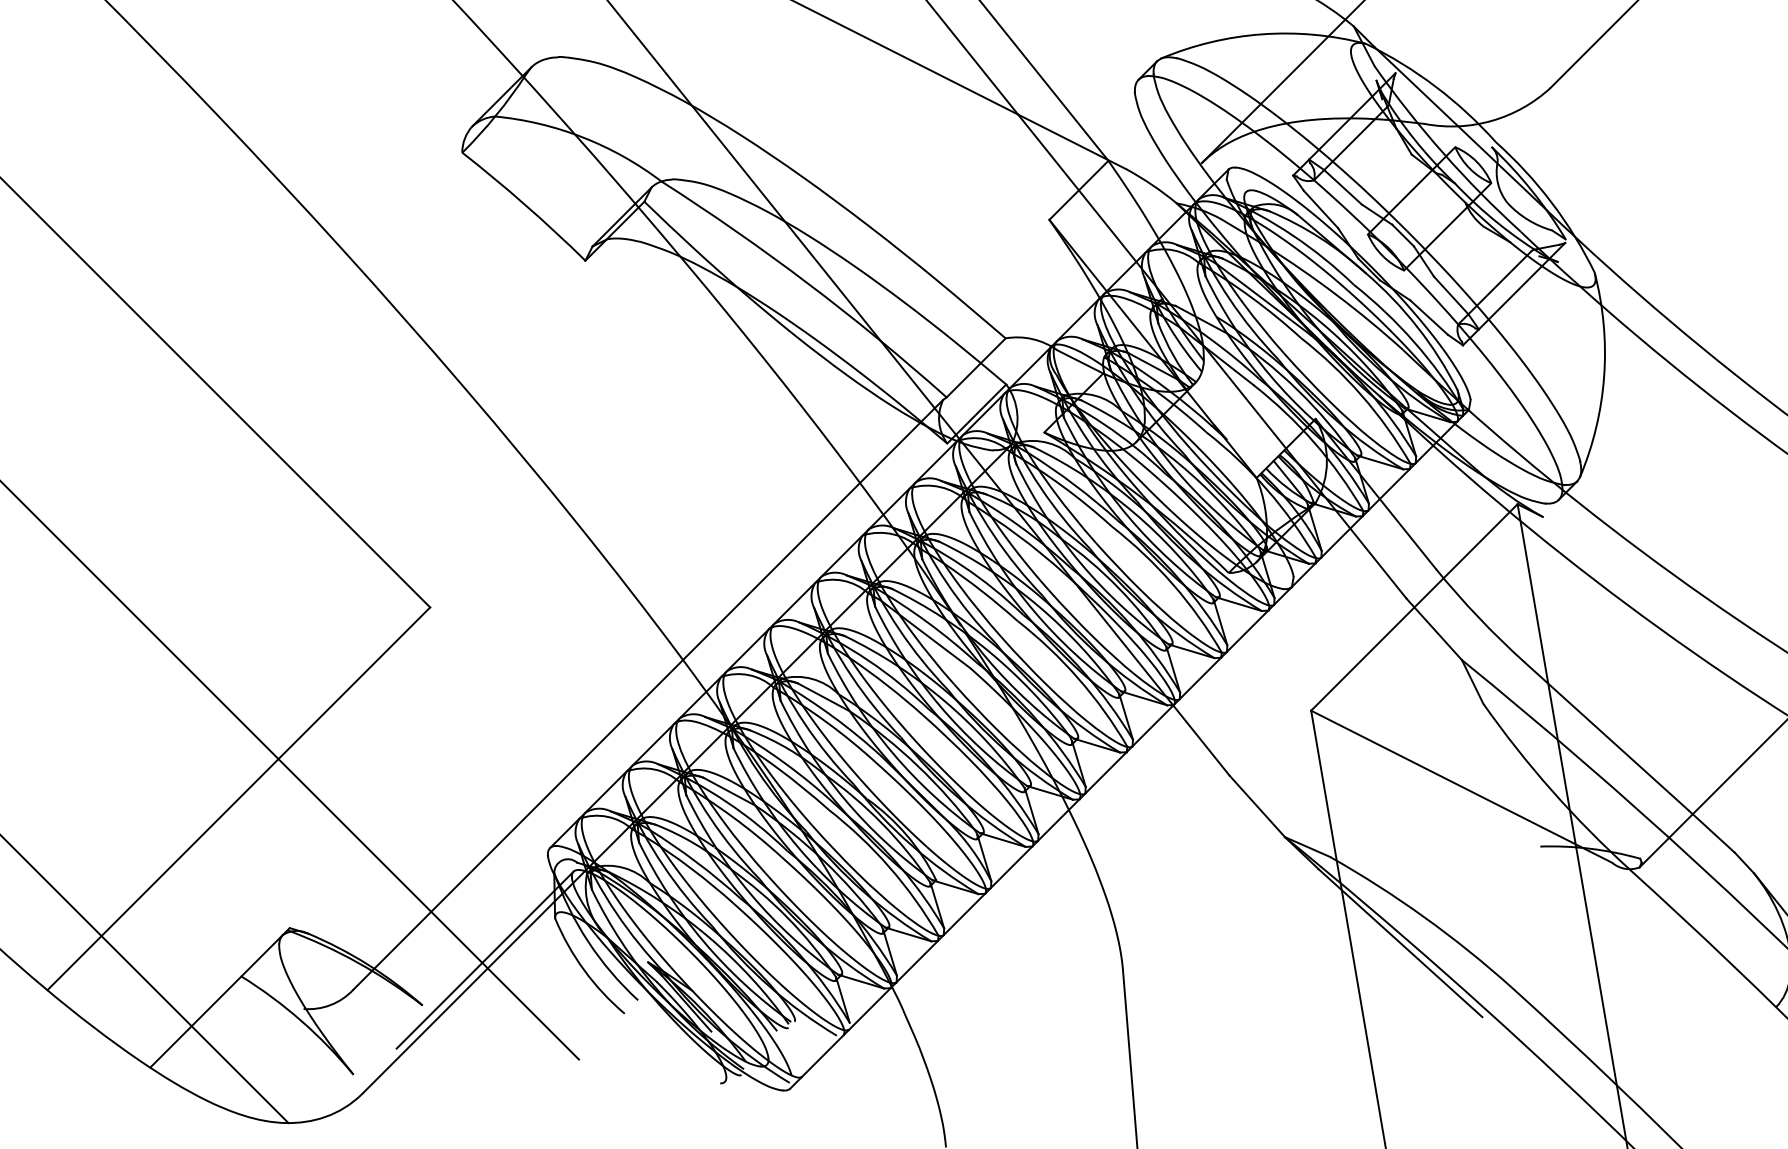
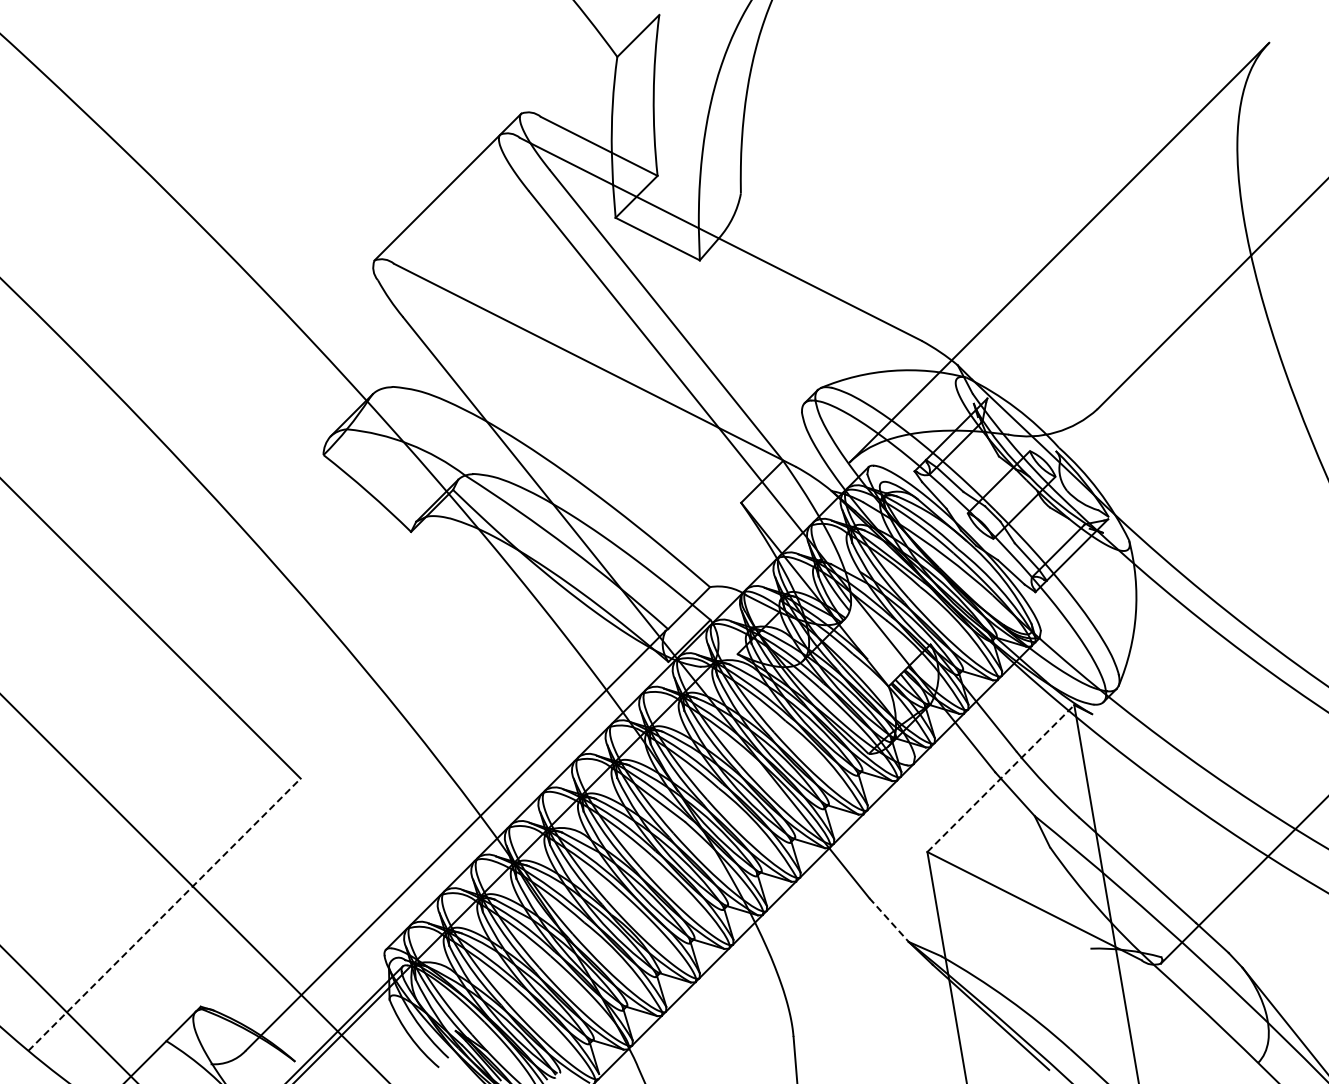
line: (1413, 607) -> (1000, 778), solid -> dashed
line: (238, 798) -> (164, 914), solid -> dashed
line: (1257, 806) -> (889, 920), solid -> dashed

